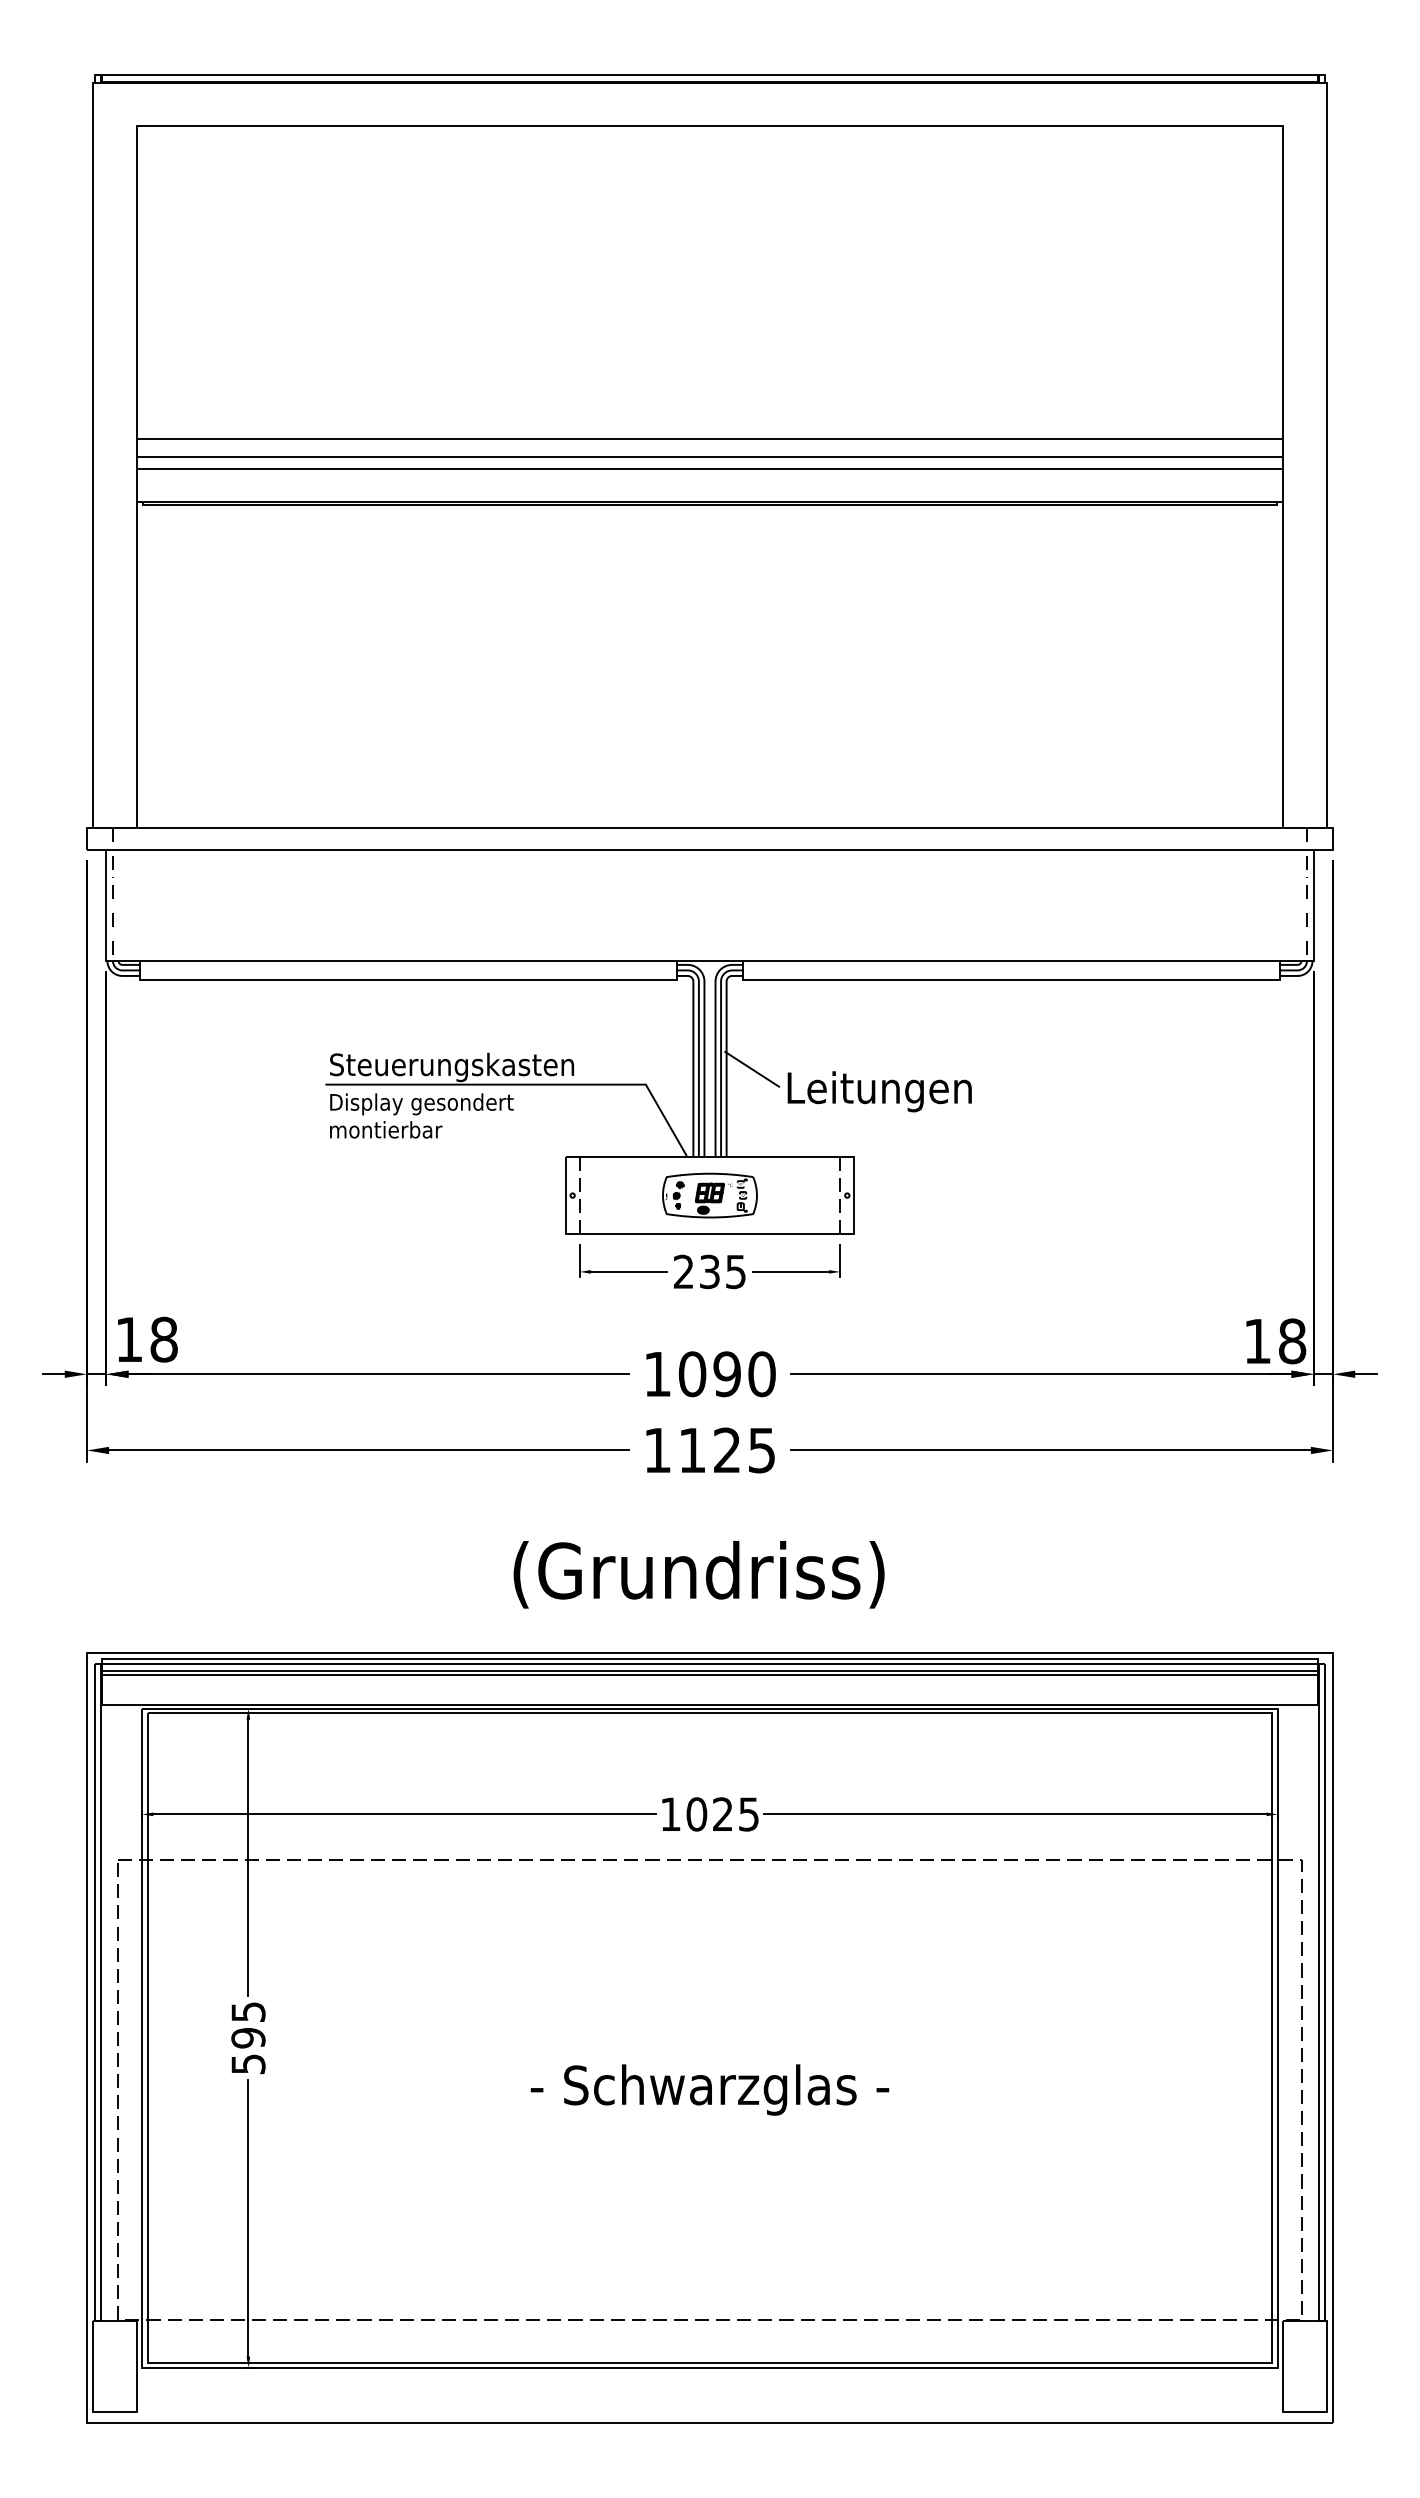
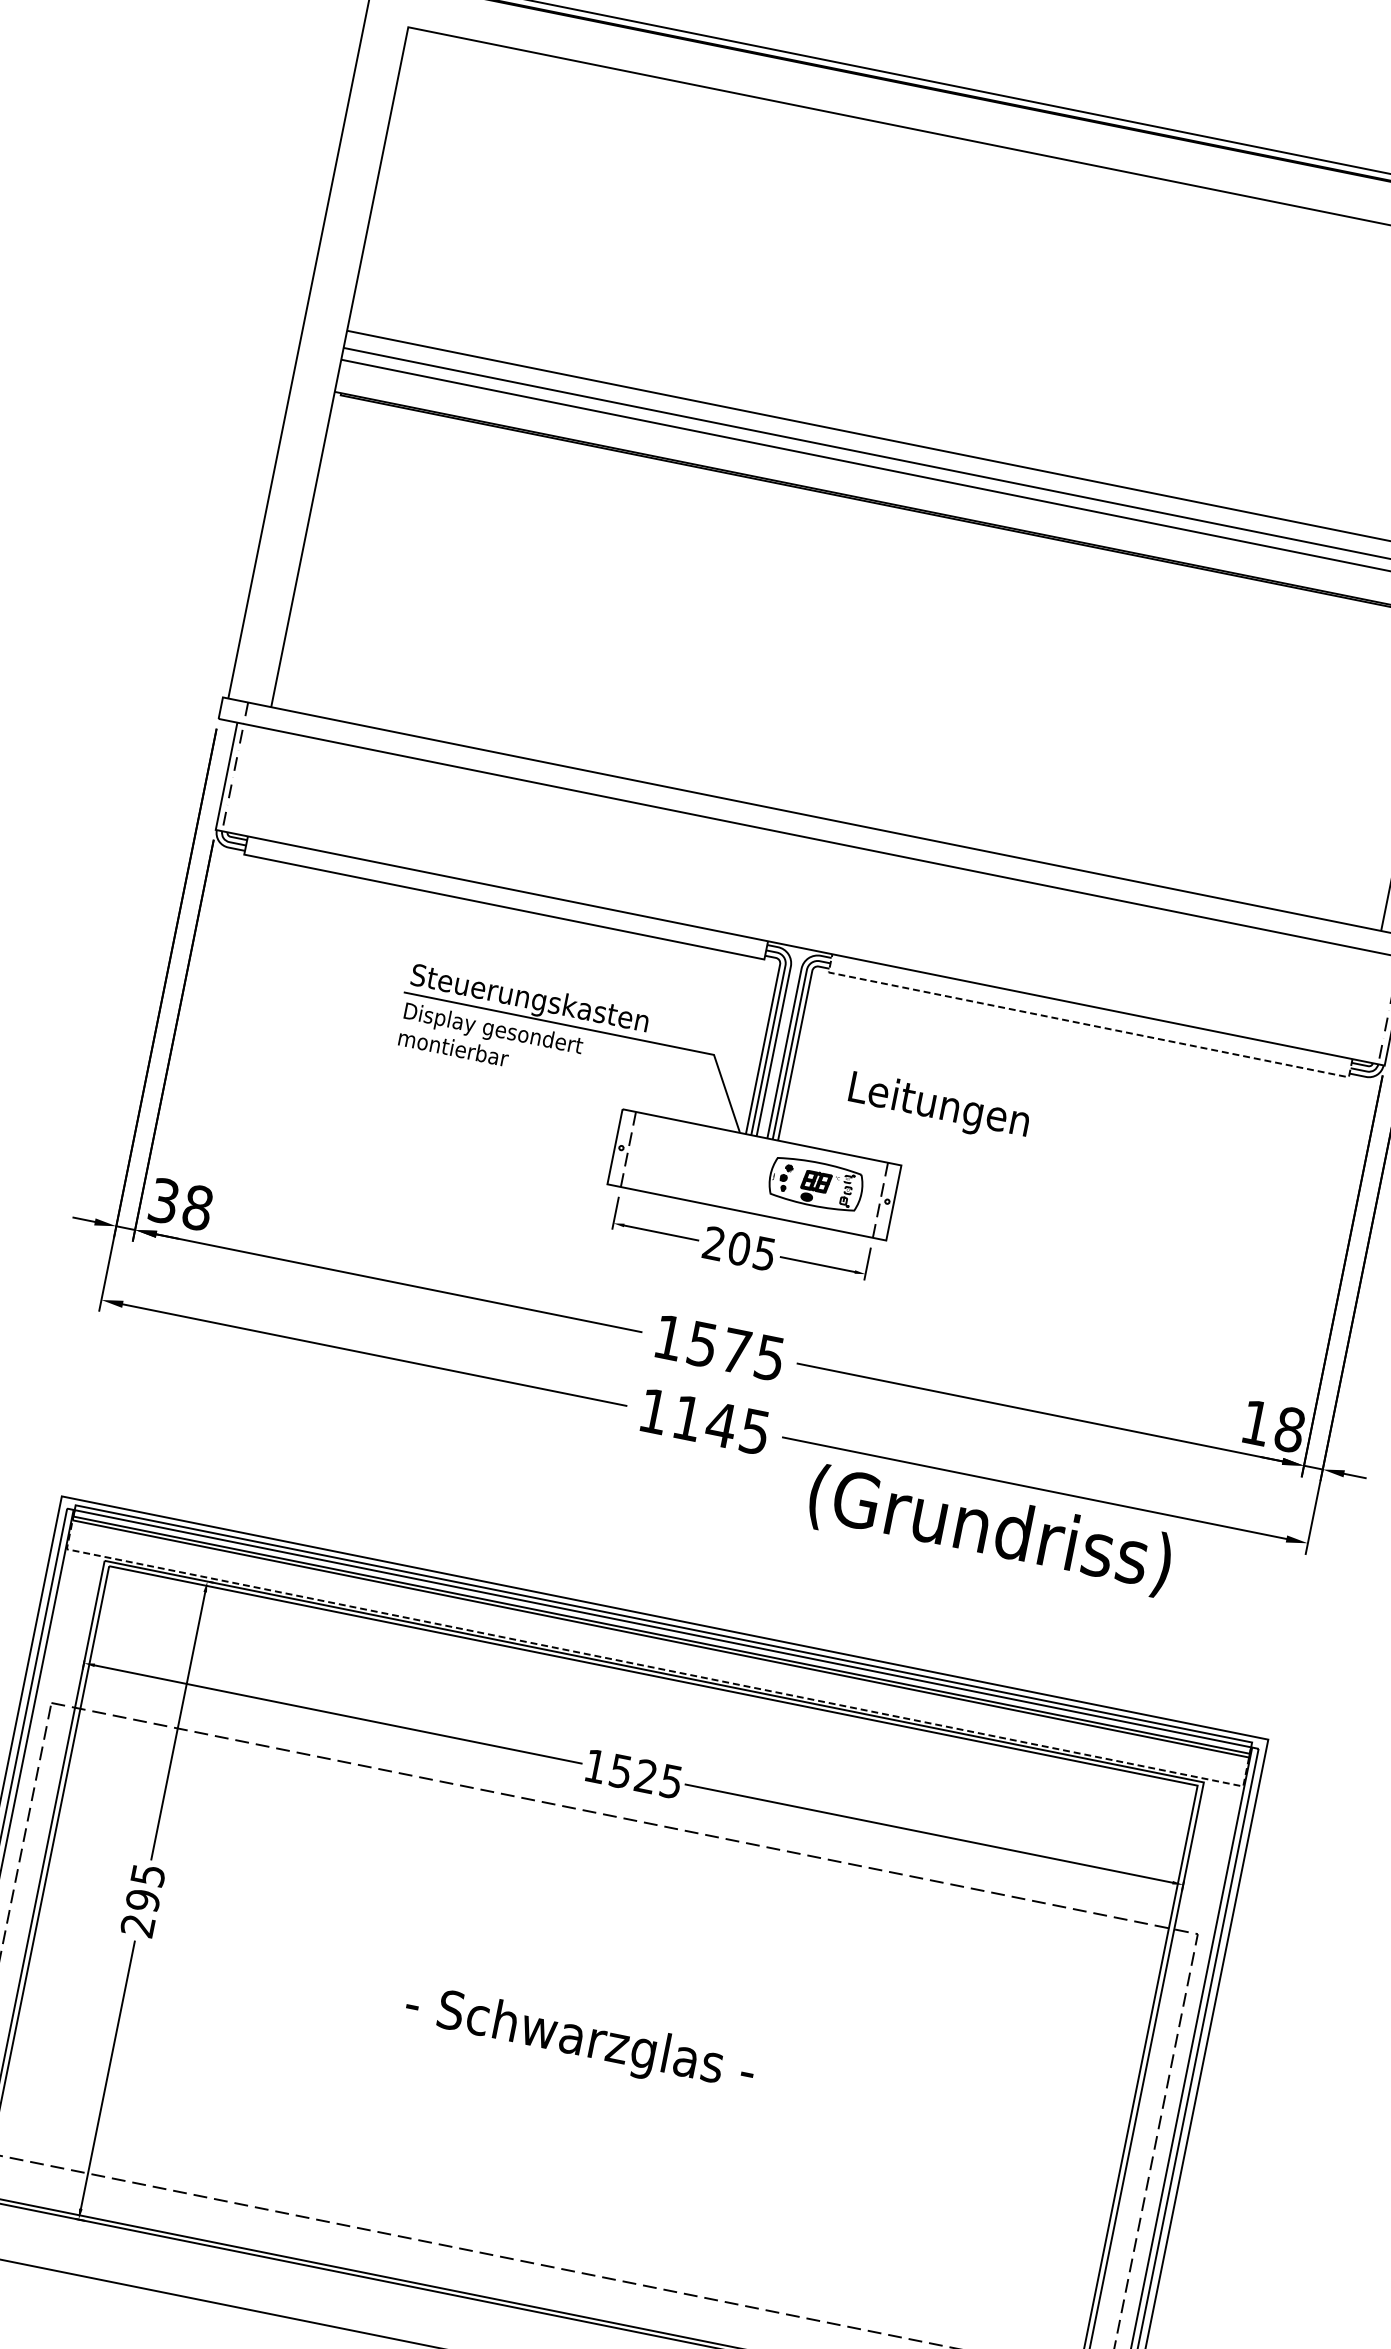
line: (1011, 979) -> (1088, 1024), solid -> dashed
line: (752, 1068) -> (820, 1060), removed
part: (709, 1195) -> (815, 1184), moved
text: (709, 1271) -> (739, 1248), 235 -> 205
text: (129, 1339) -> (164, 1200), 18 -> 38
text: (726, 1374) -> (735, 1351), 1090 -> 1575
text: (726, 1449) -> (720, 1423), 1125 -> 1145
text: (698, 1574) -> (989, 1530), moved
line: (709, 1704) -> (654, 1667), solid -> dashed
text: (696, 1814) -> (620, 1771), 1025 -> 1525
text: (248, 2064) -> (137, 1926), 595 -> 295

